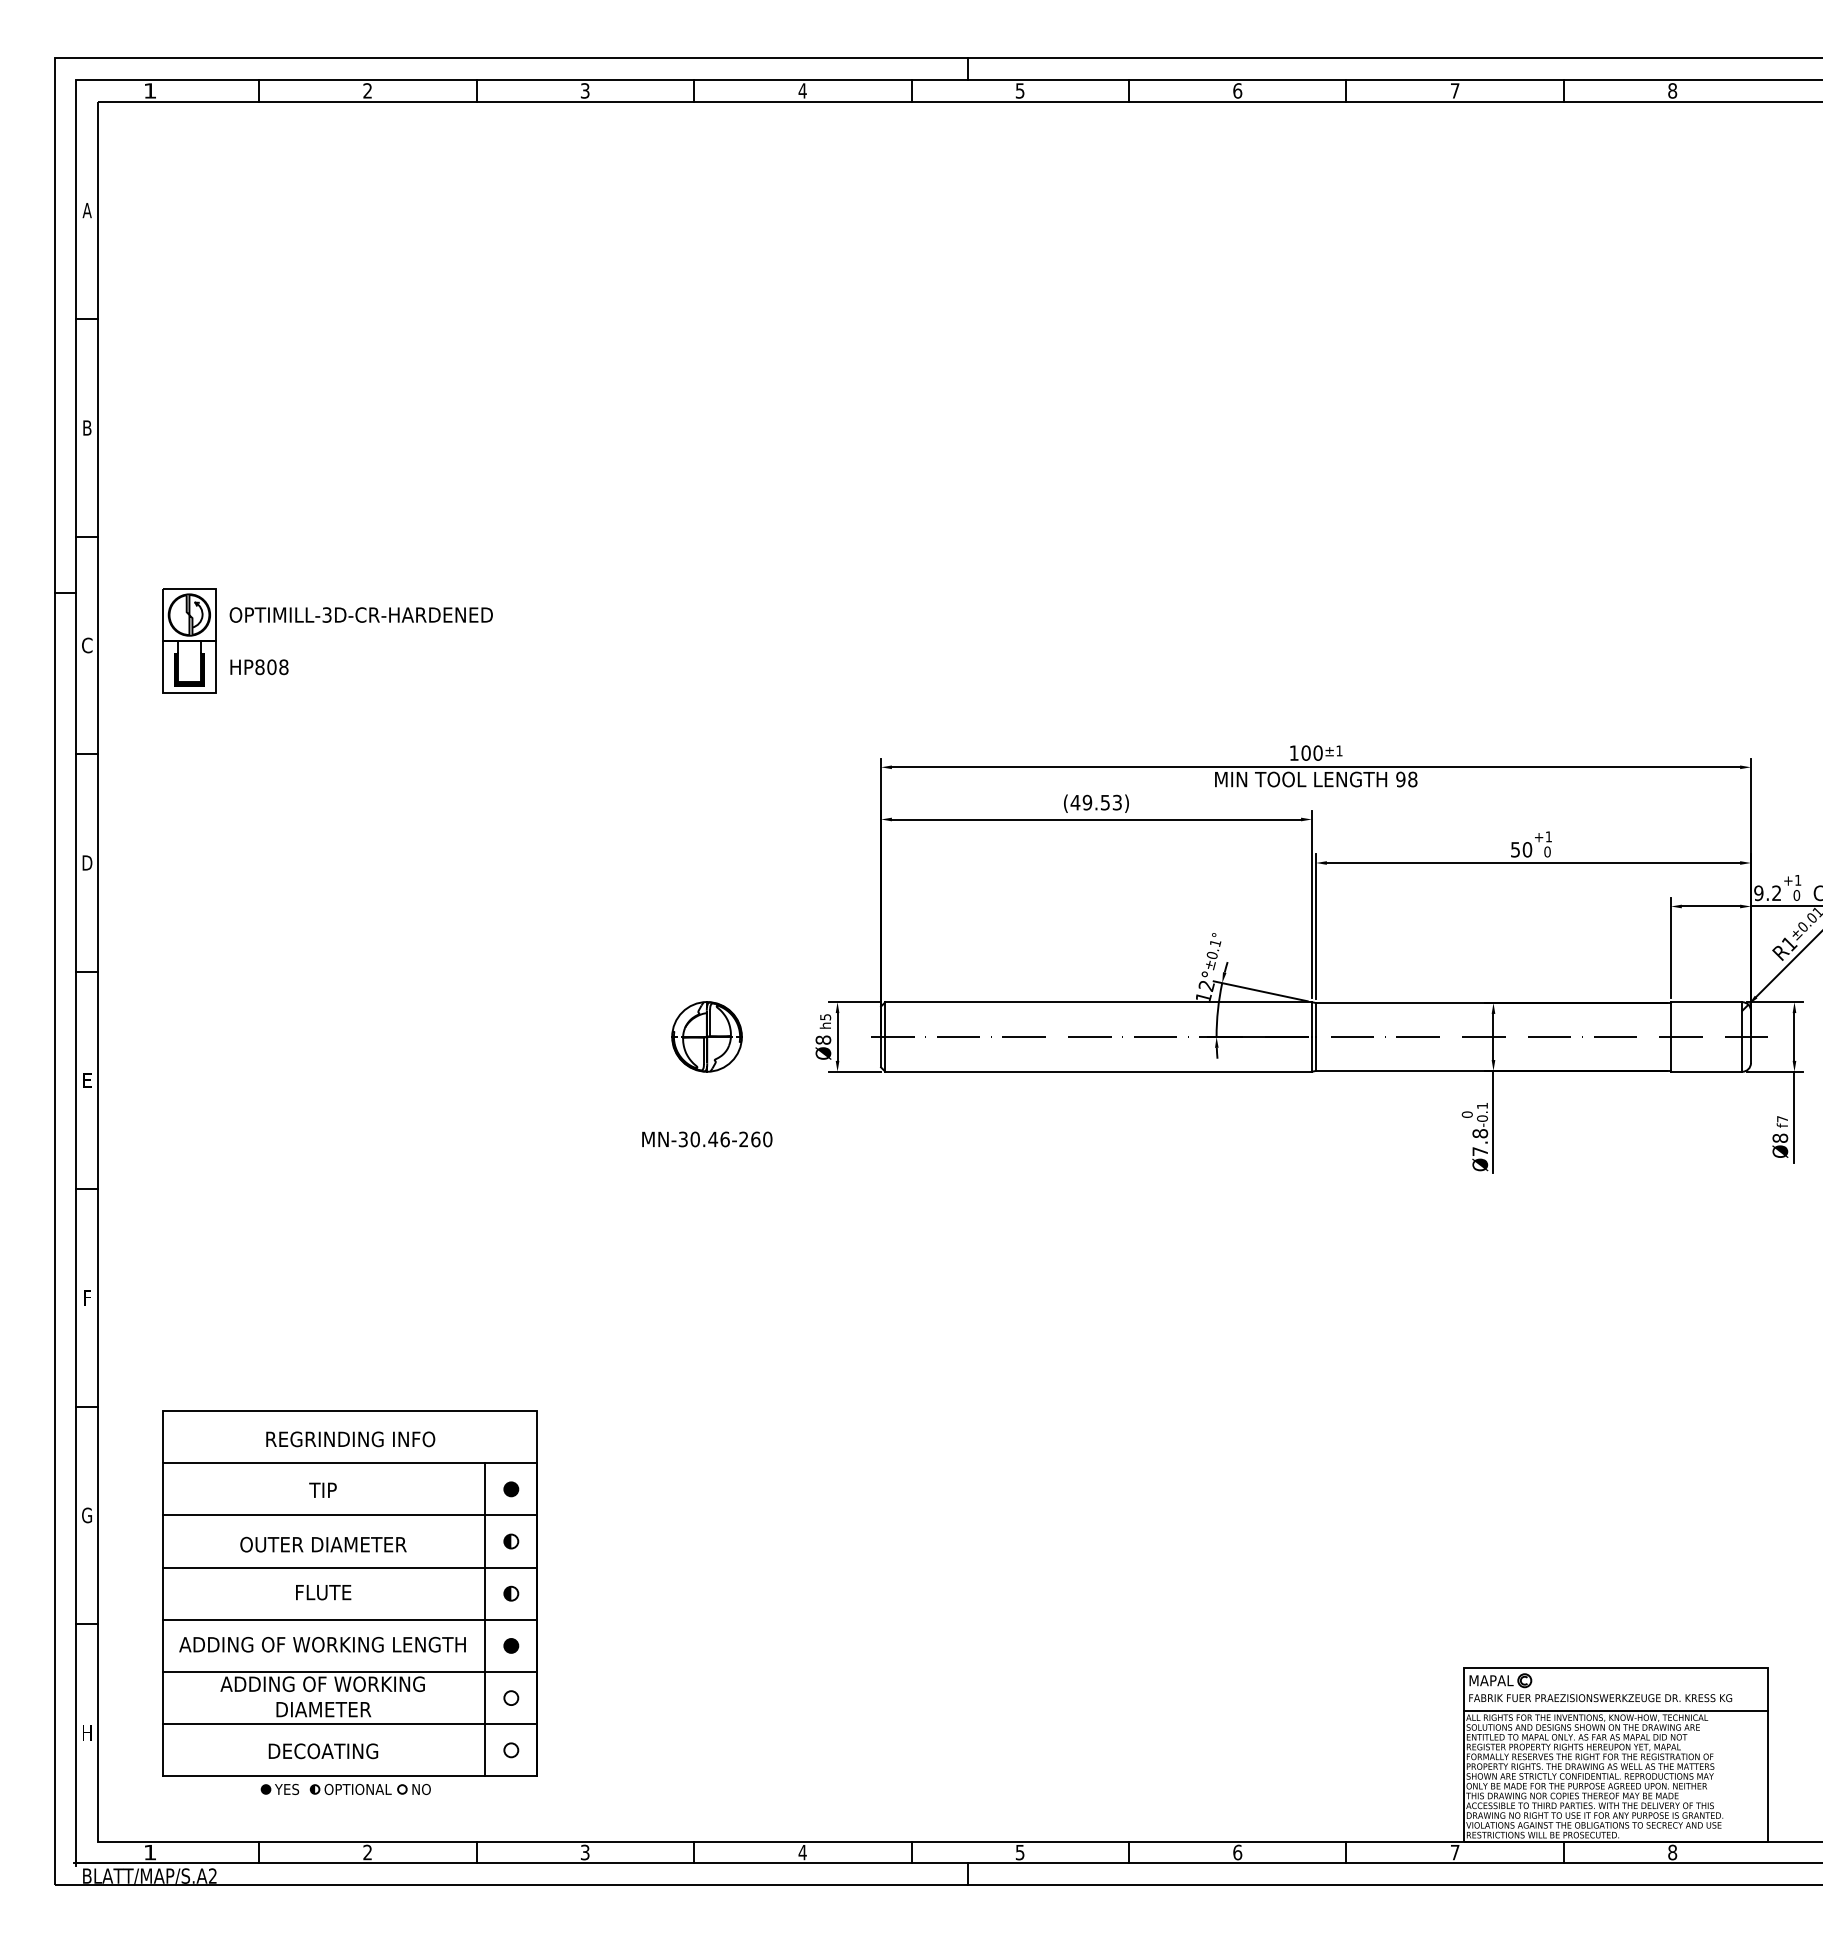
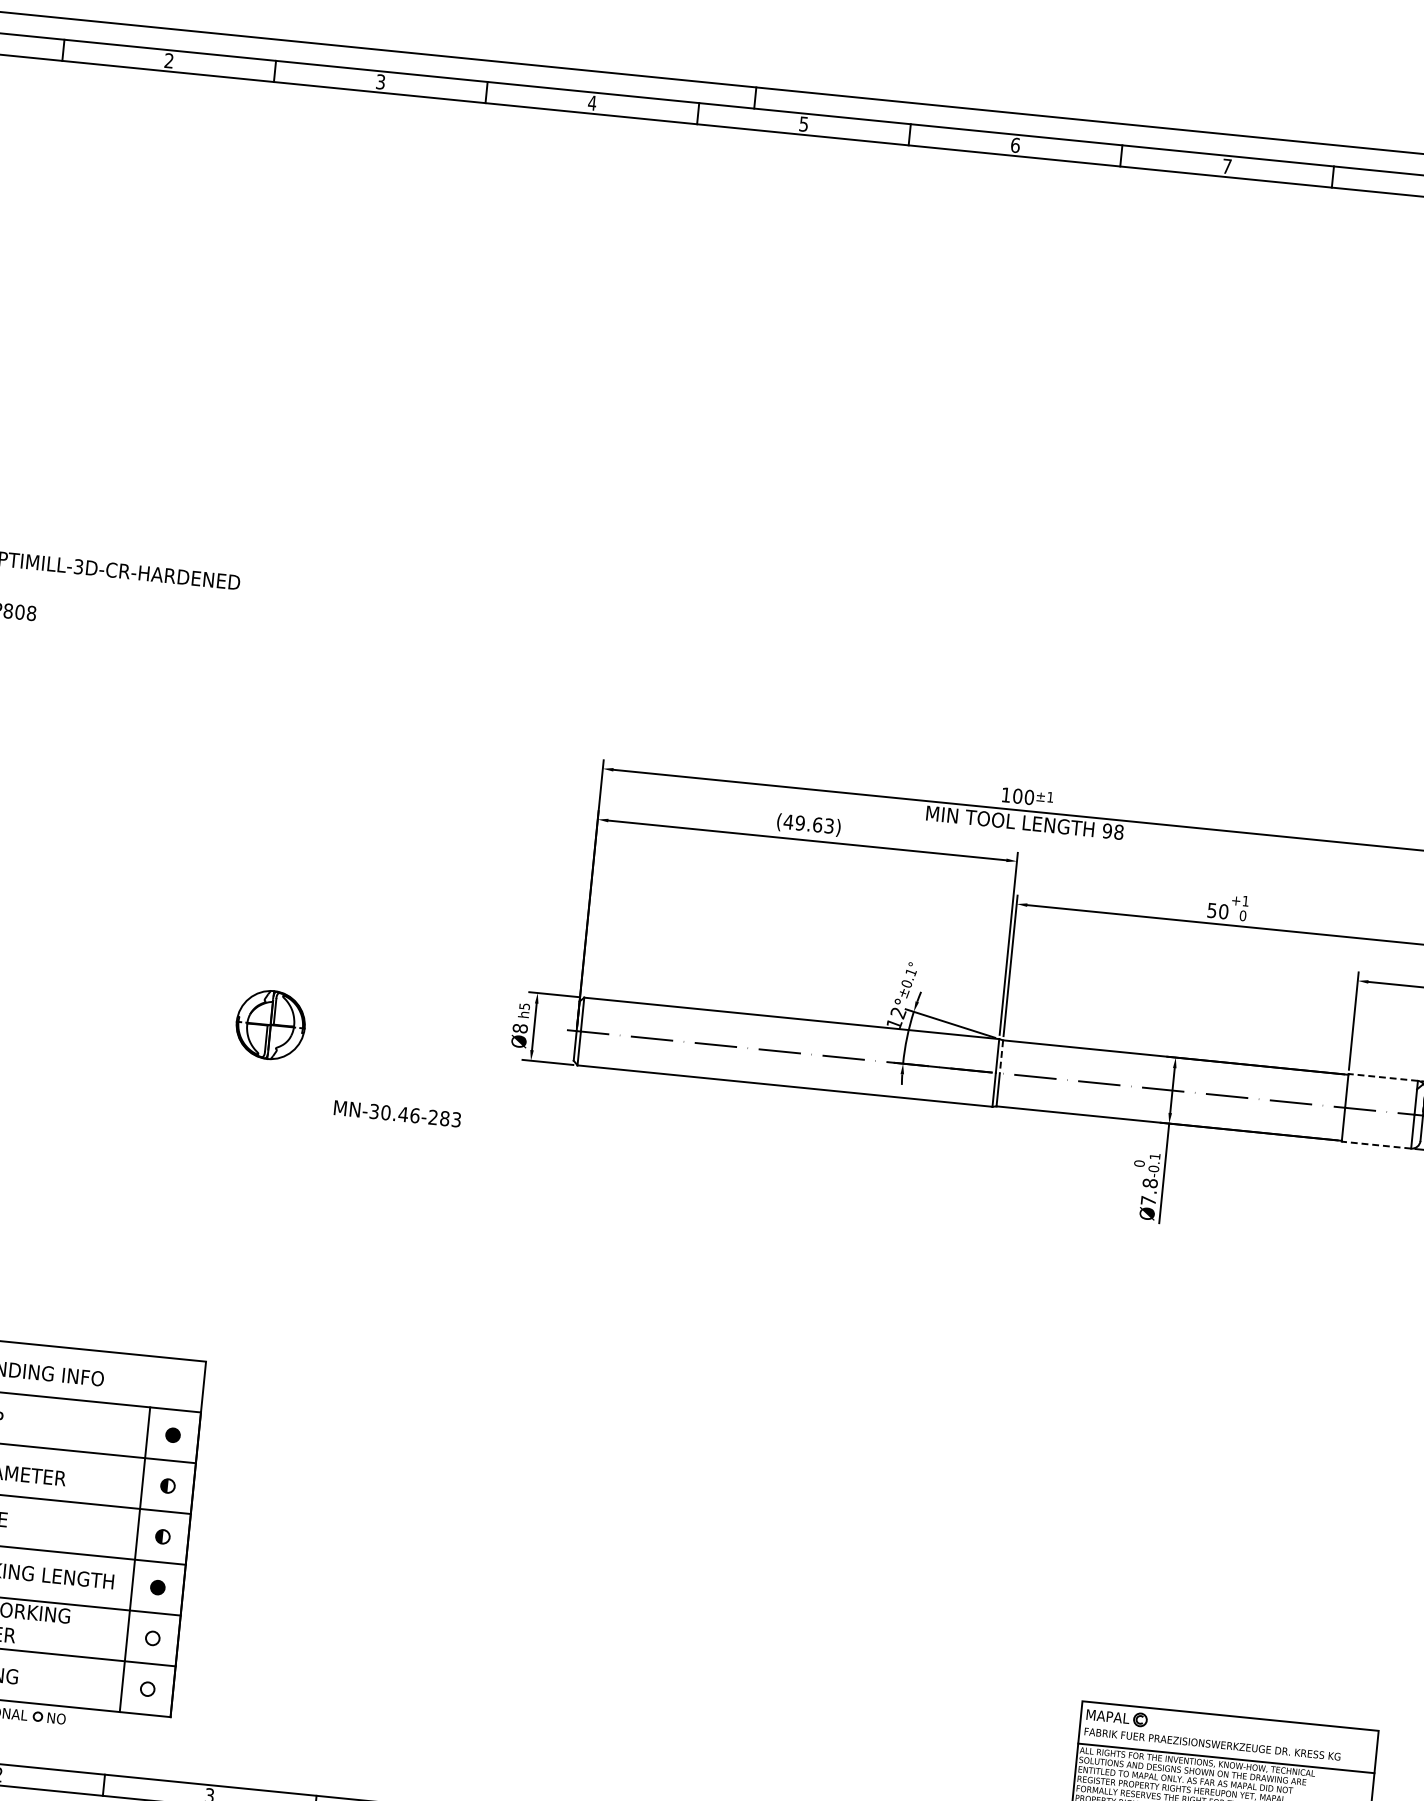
text: (1105, 802) -> (817, 824), (49.53) -> (49.63)
line: (1706, 1002) -> (1383, 1077), solid -> dashed
line: (1316, 1020) -> (1001, 1057), solid -> dashed
part: (706, 1036) -> (270, 1024), moved
line: (1706, 1071) -> (1376, 1144), solid -> dashed
text: (761, 1139) -> (450, 1119), MN-30.46-260 -> MN-30.46-283

